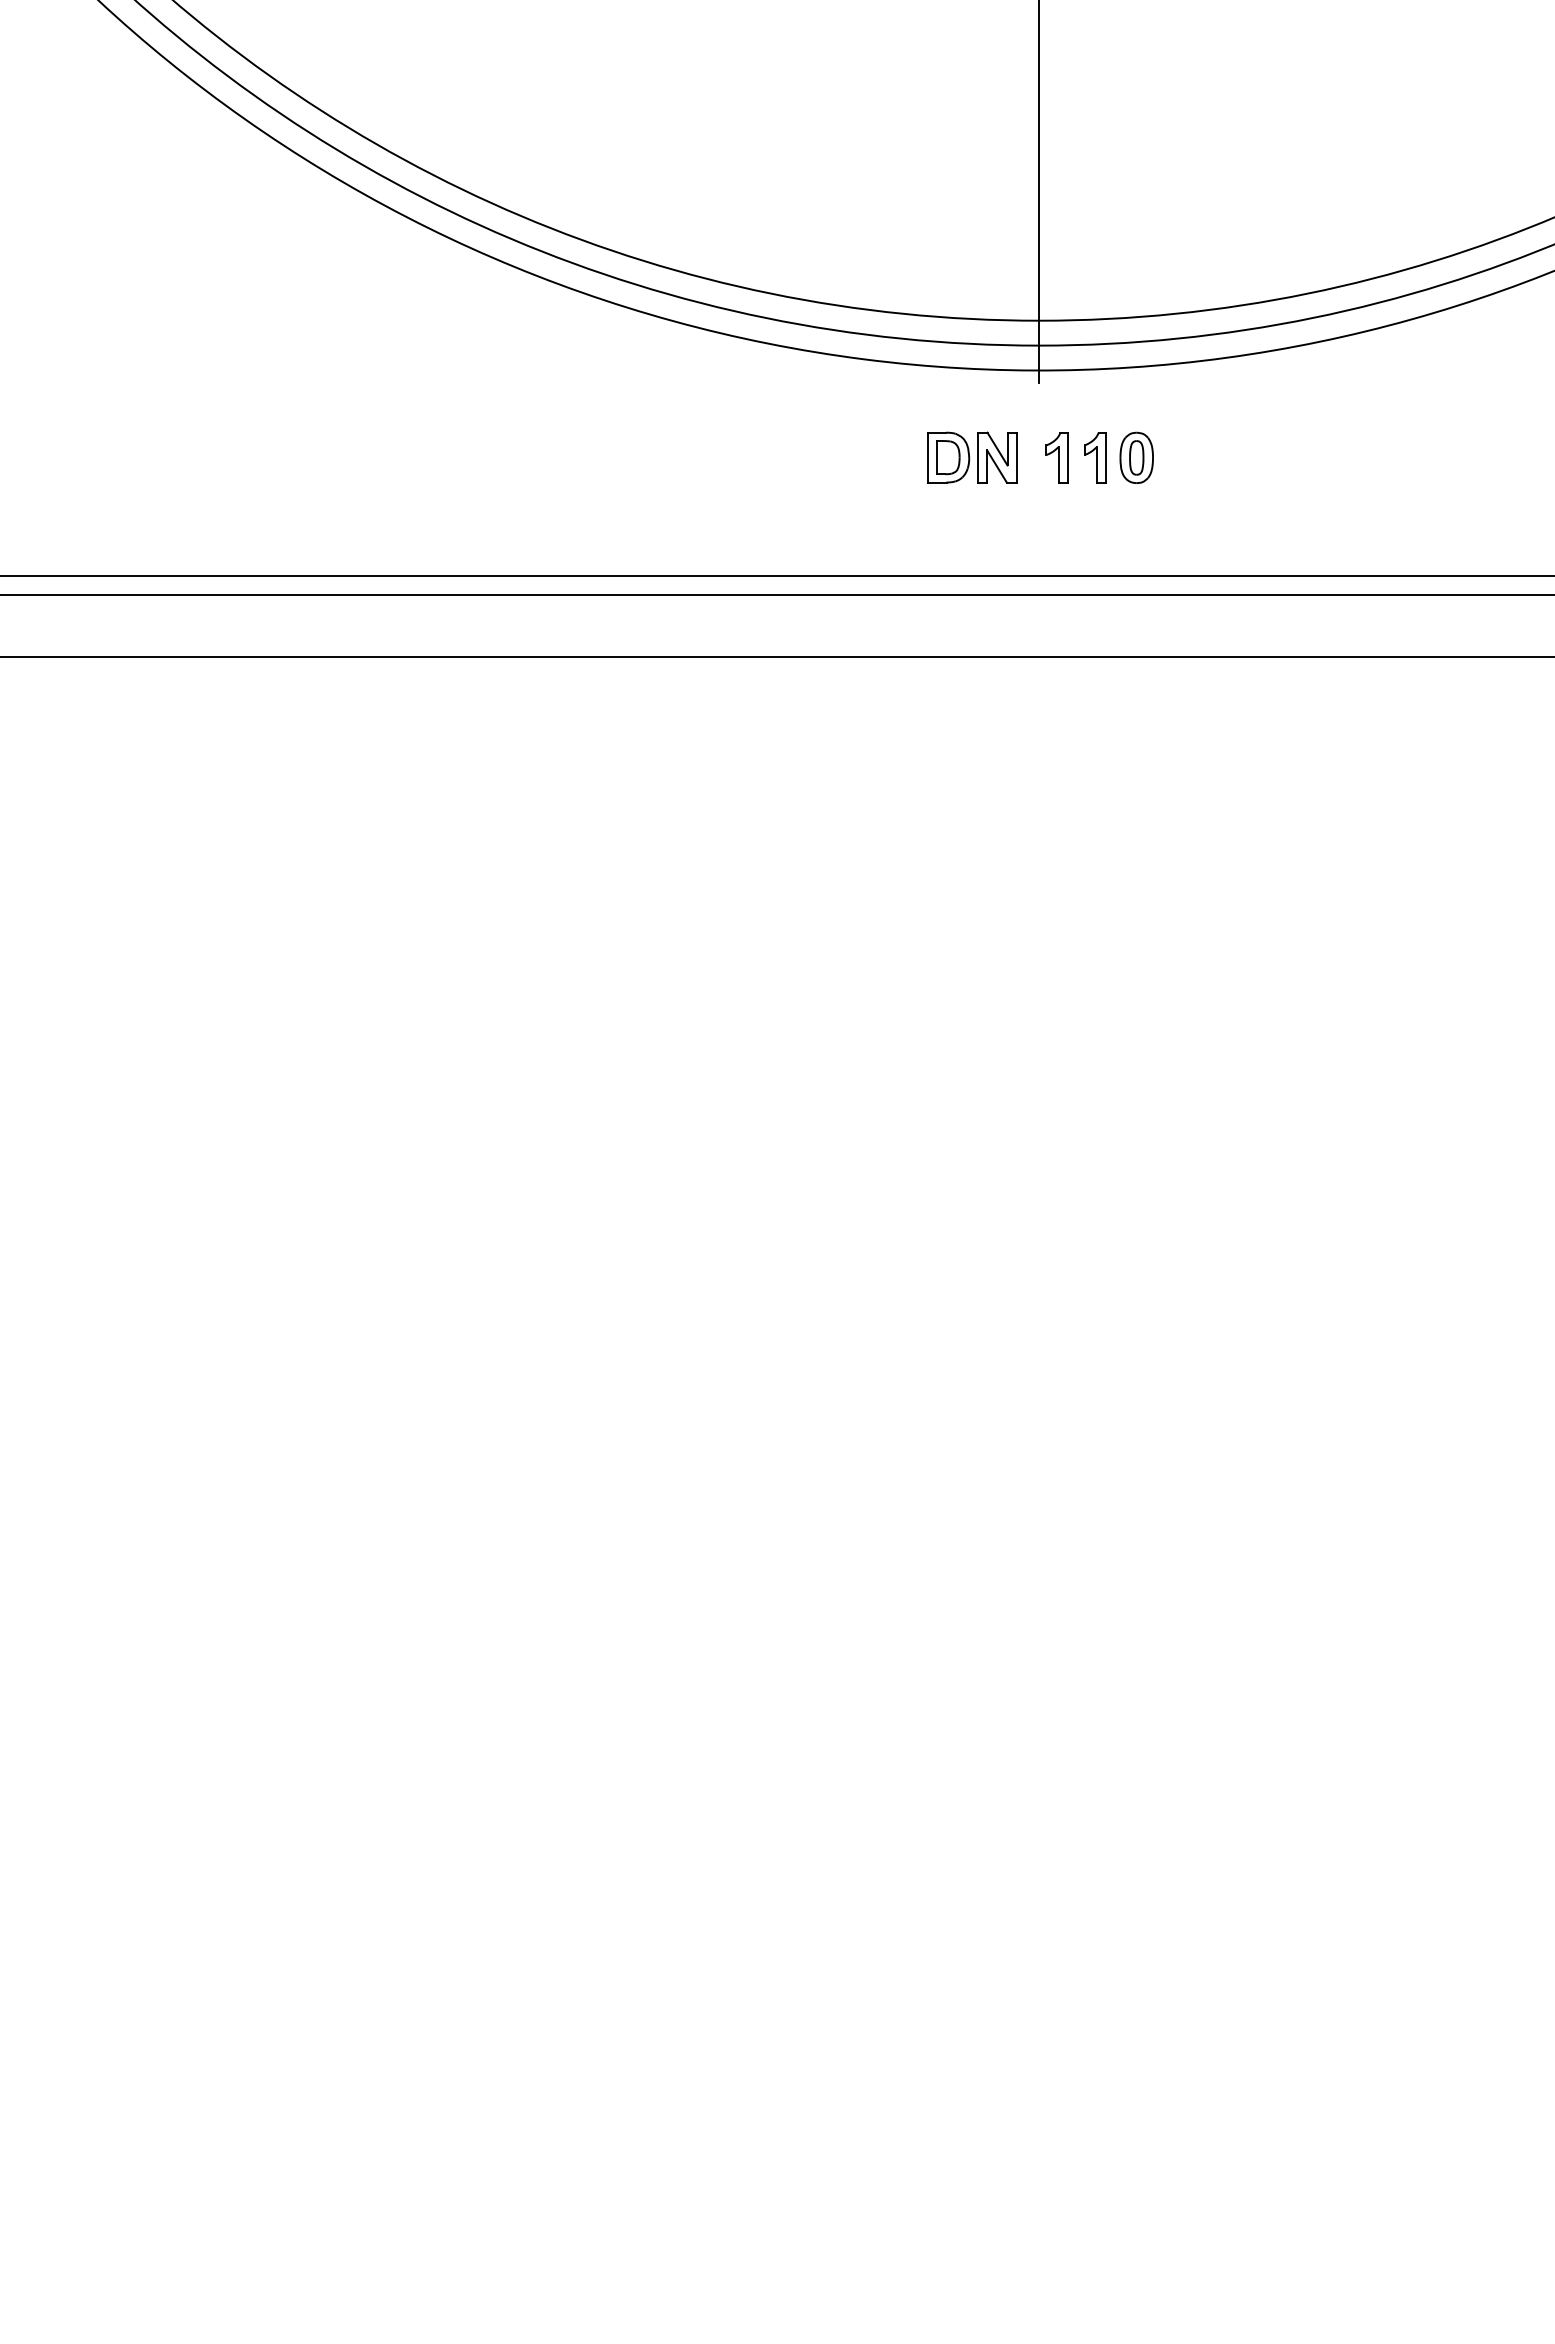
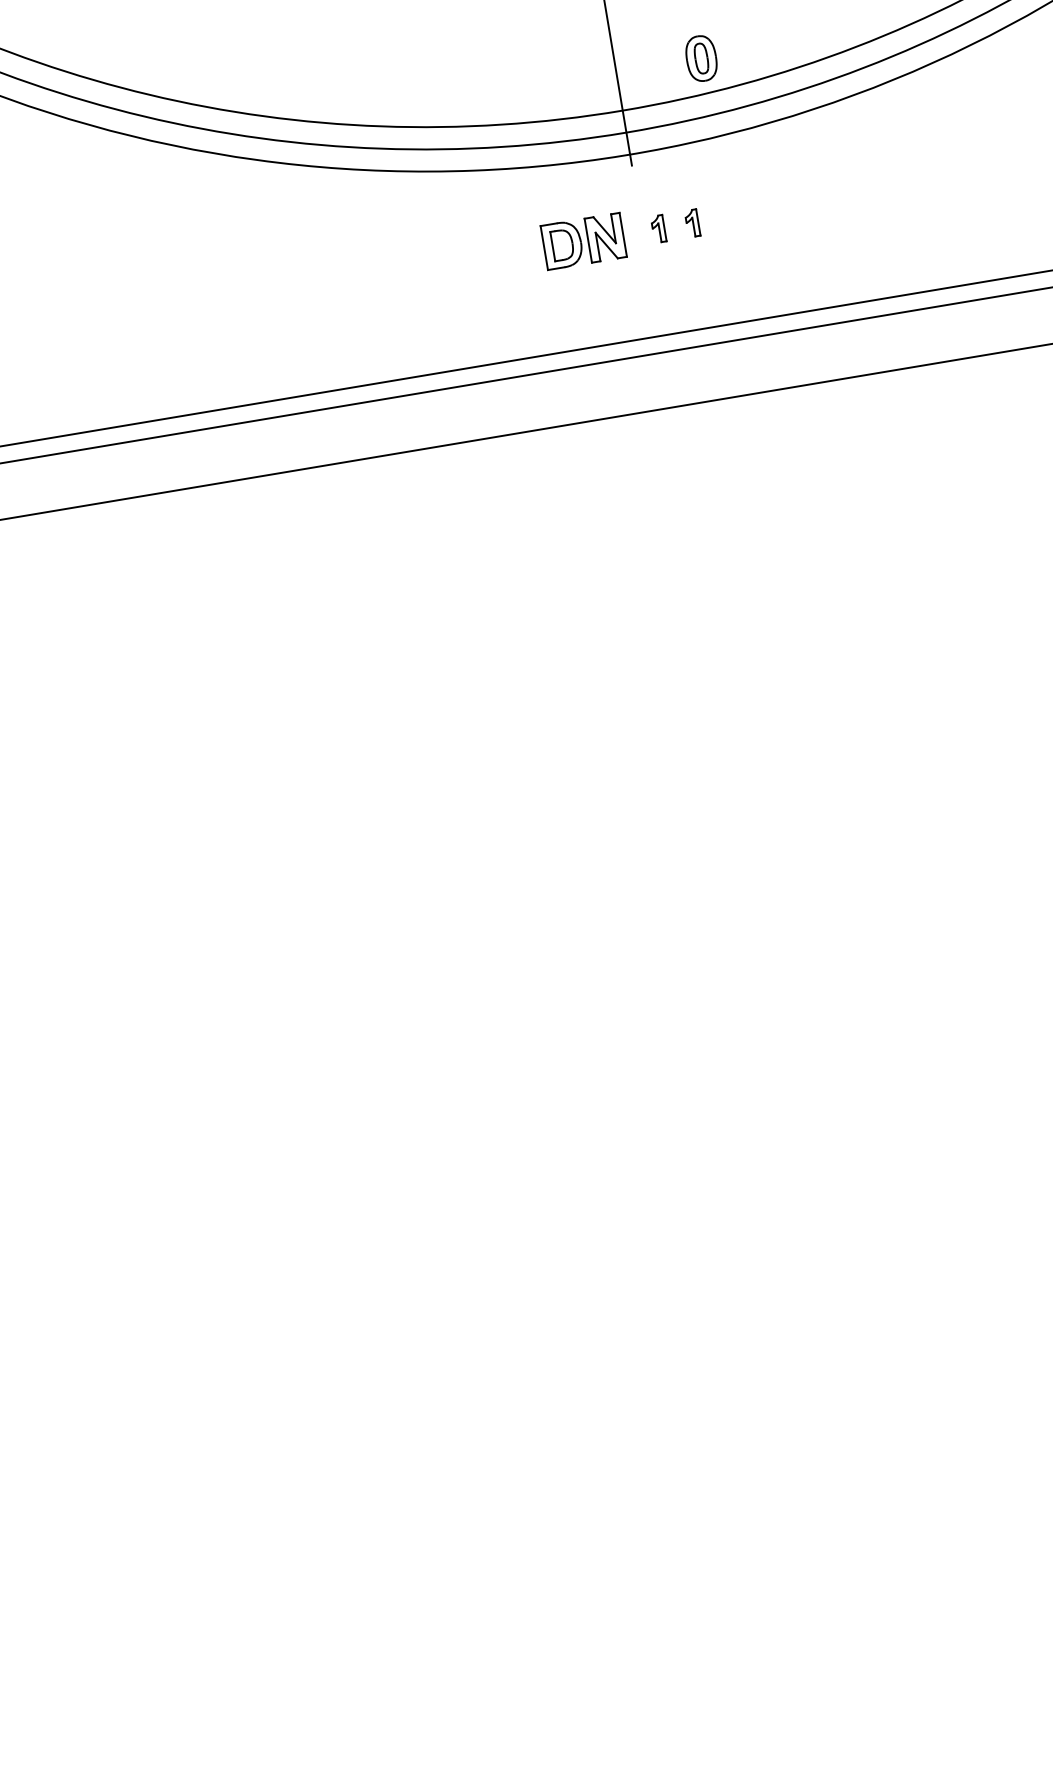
part: (1056, 457) -> (658, 228), size x0.6
part: (1095, 457) -> (692, 223), size x0.6
part: (1136, 457) -> (701, 58), moved

